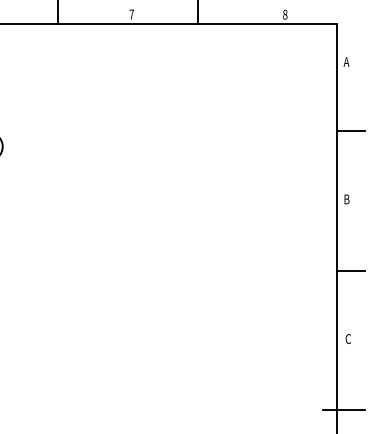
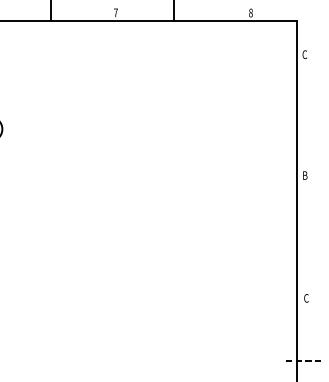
text: (346, 61) -> (304, 54), A -> C
line: (351, 131) -> (309, 115), removed
line: (351, 270) -> (309, 238), removed
line: (344, 410) -> (303, 361), solid -> dashed

